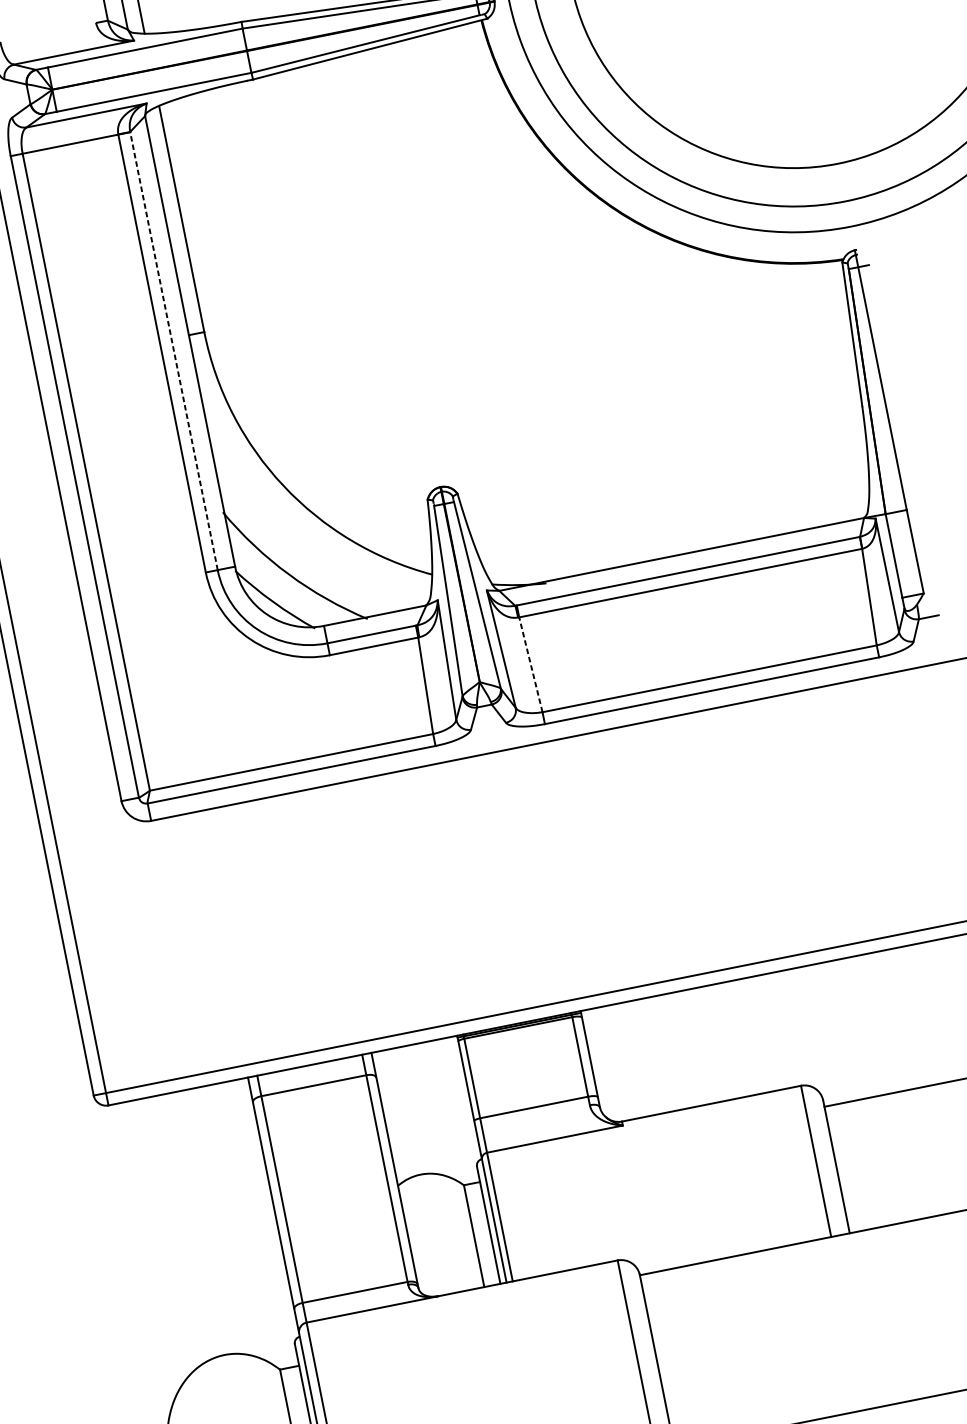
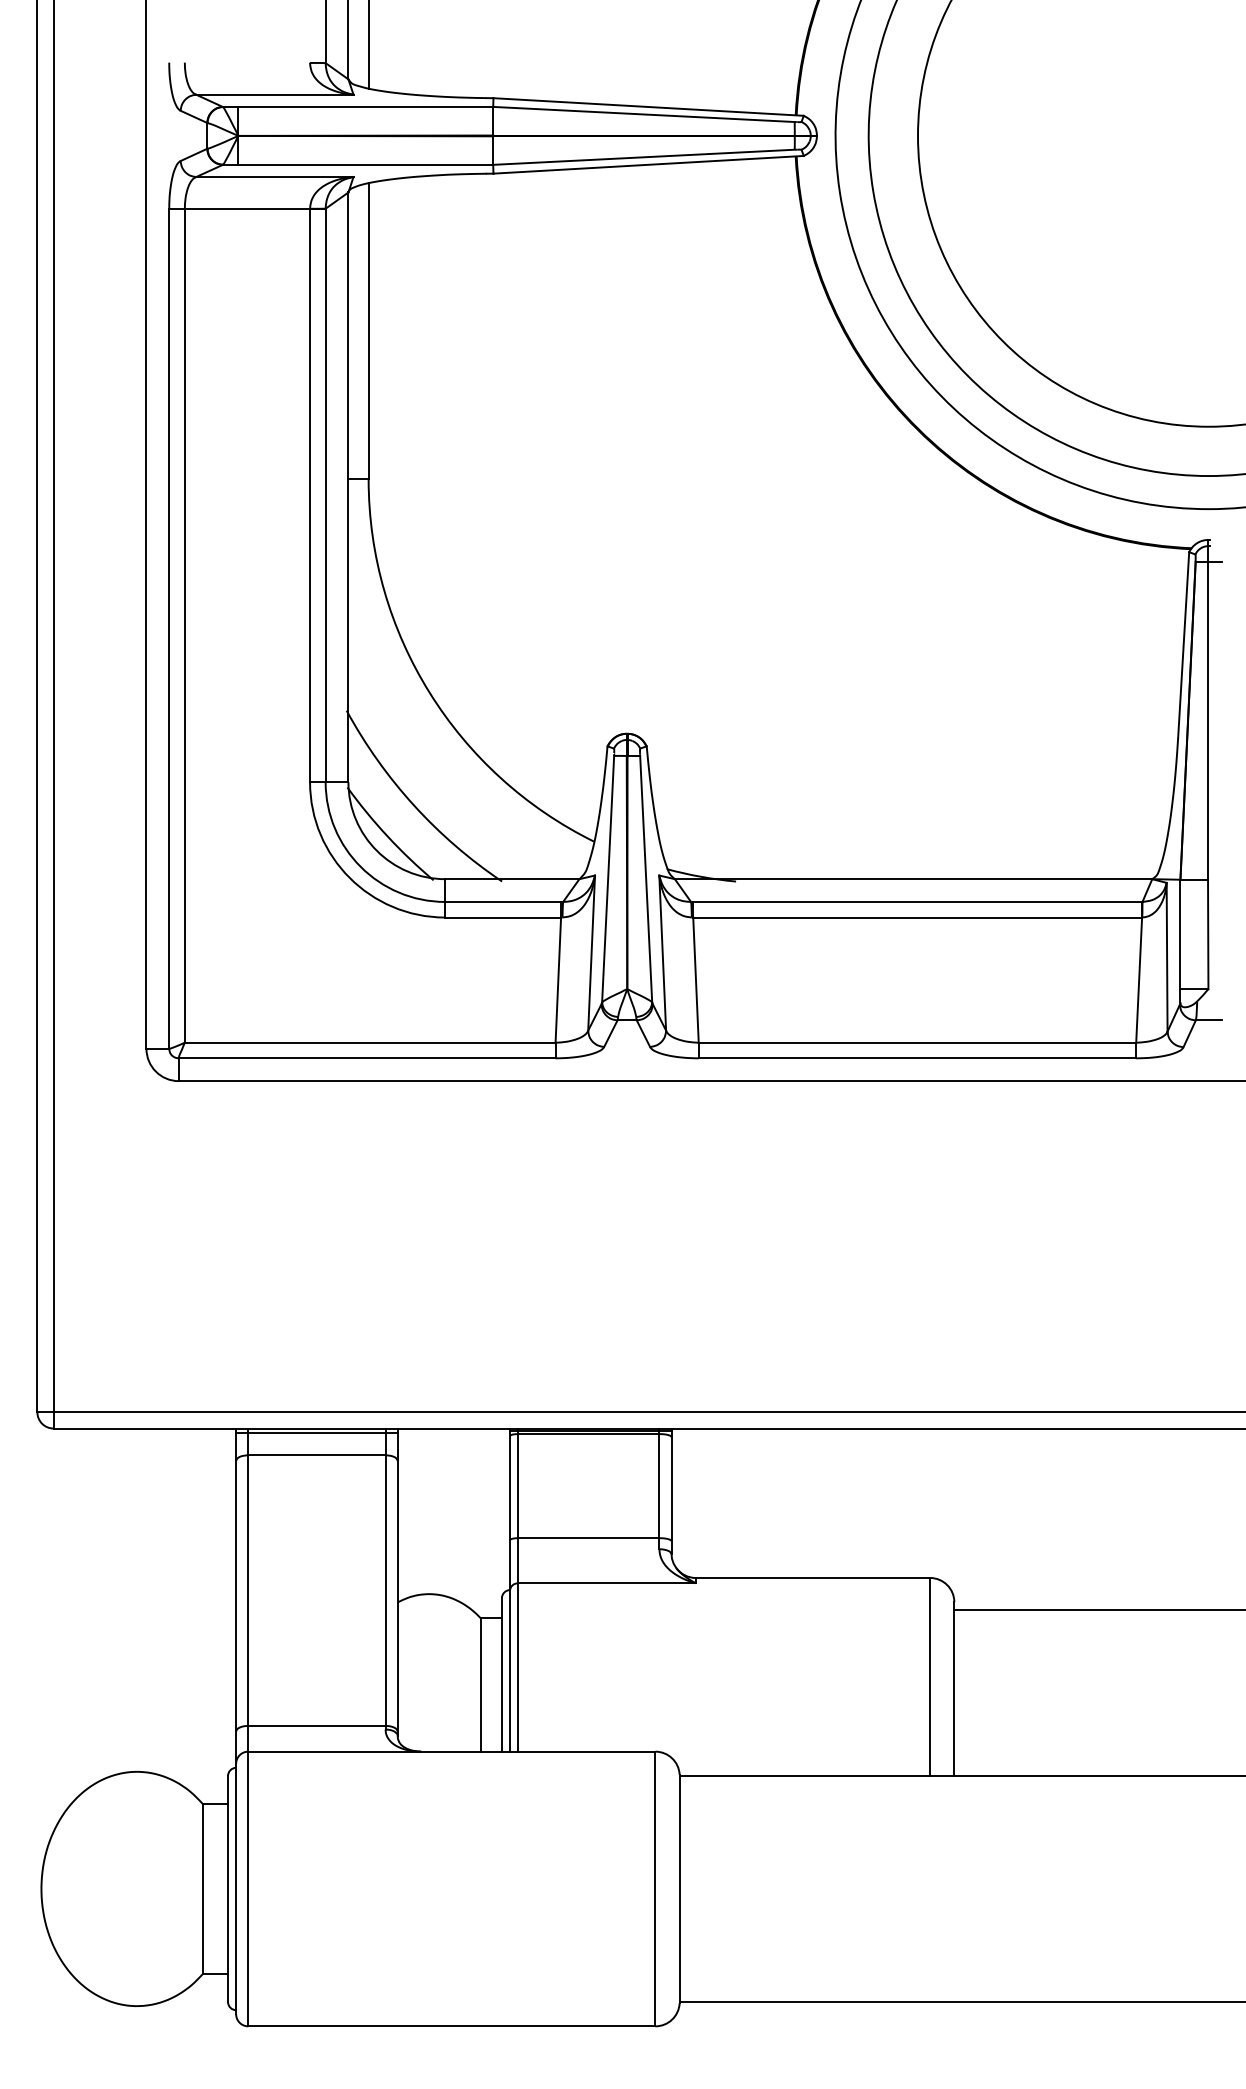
line: (173, 351) -> (325, 495), dashed -> solid
line: (530, 665) -> (695, 980), dashed -> solid
line: (310, 1068) -> (316, 1432), added

